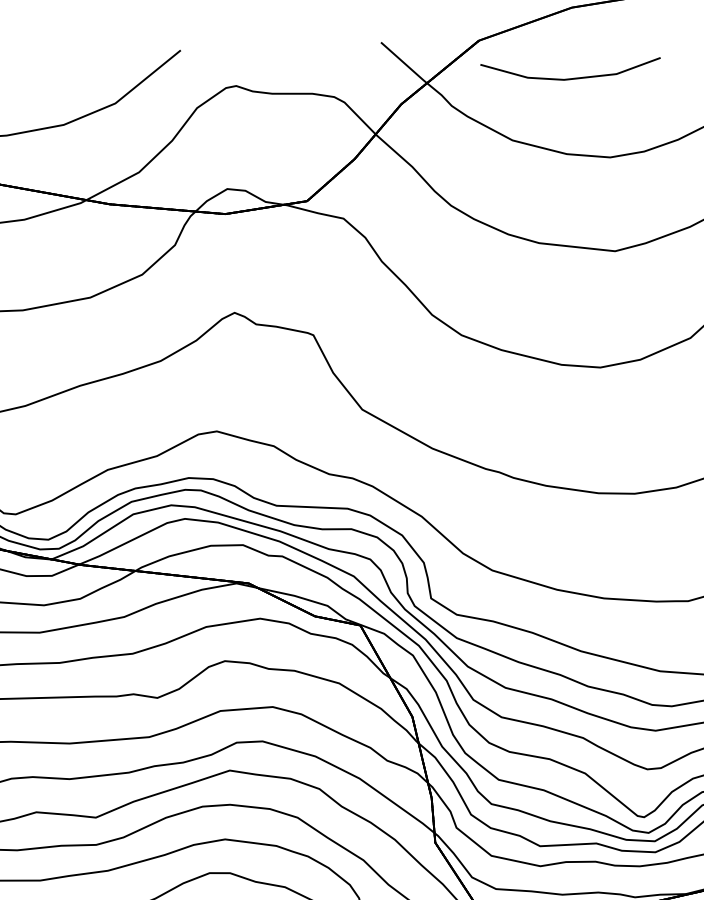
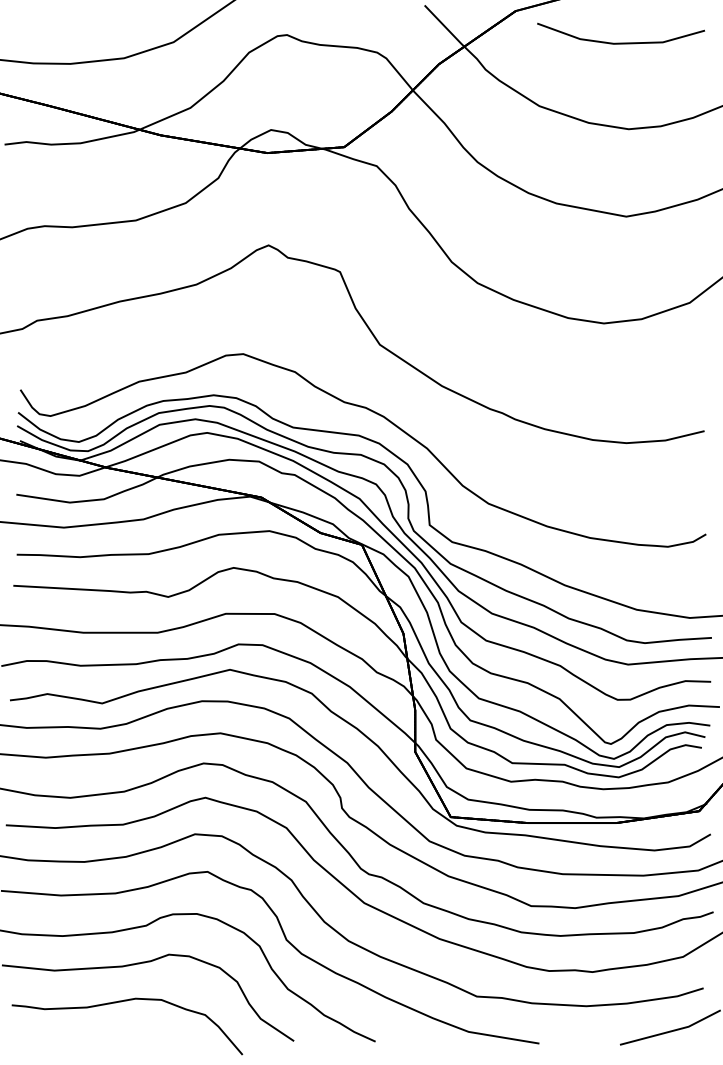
line: (571, 77) -> (620, 42), moved

